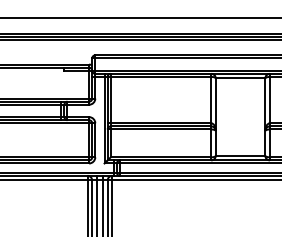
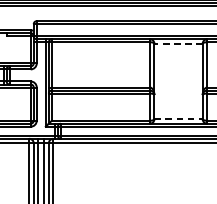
line: (240, 78) -> (178, 43), solid -> dashed
line: (240, 155) -> (178, 118), solid -> dashed

